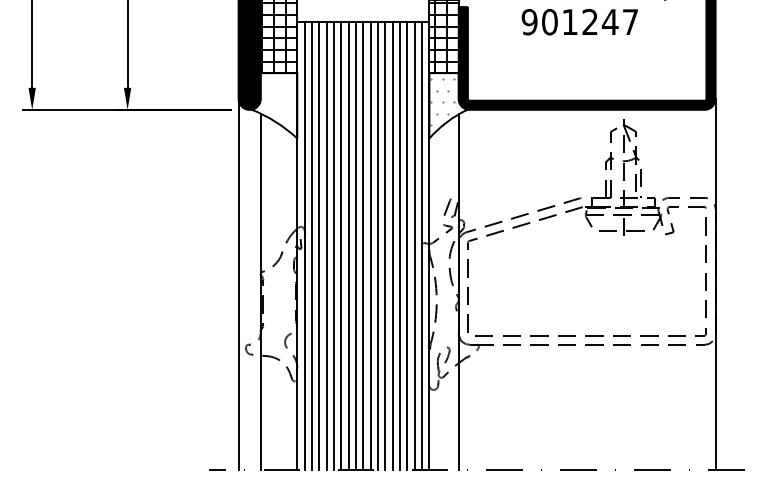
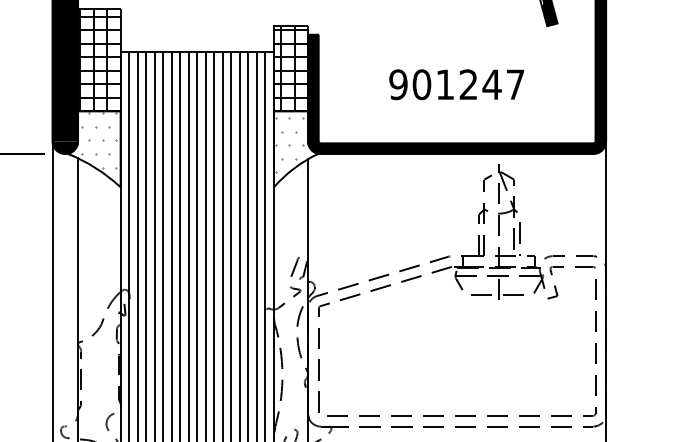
text: (579, 22) -> (456, 85), moved
hatch: (272, 97) -> (91, 139), added

